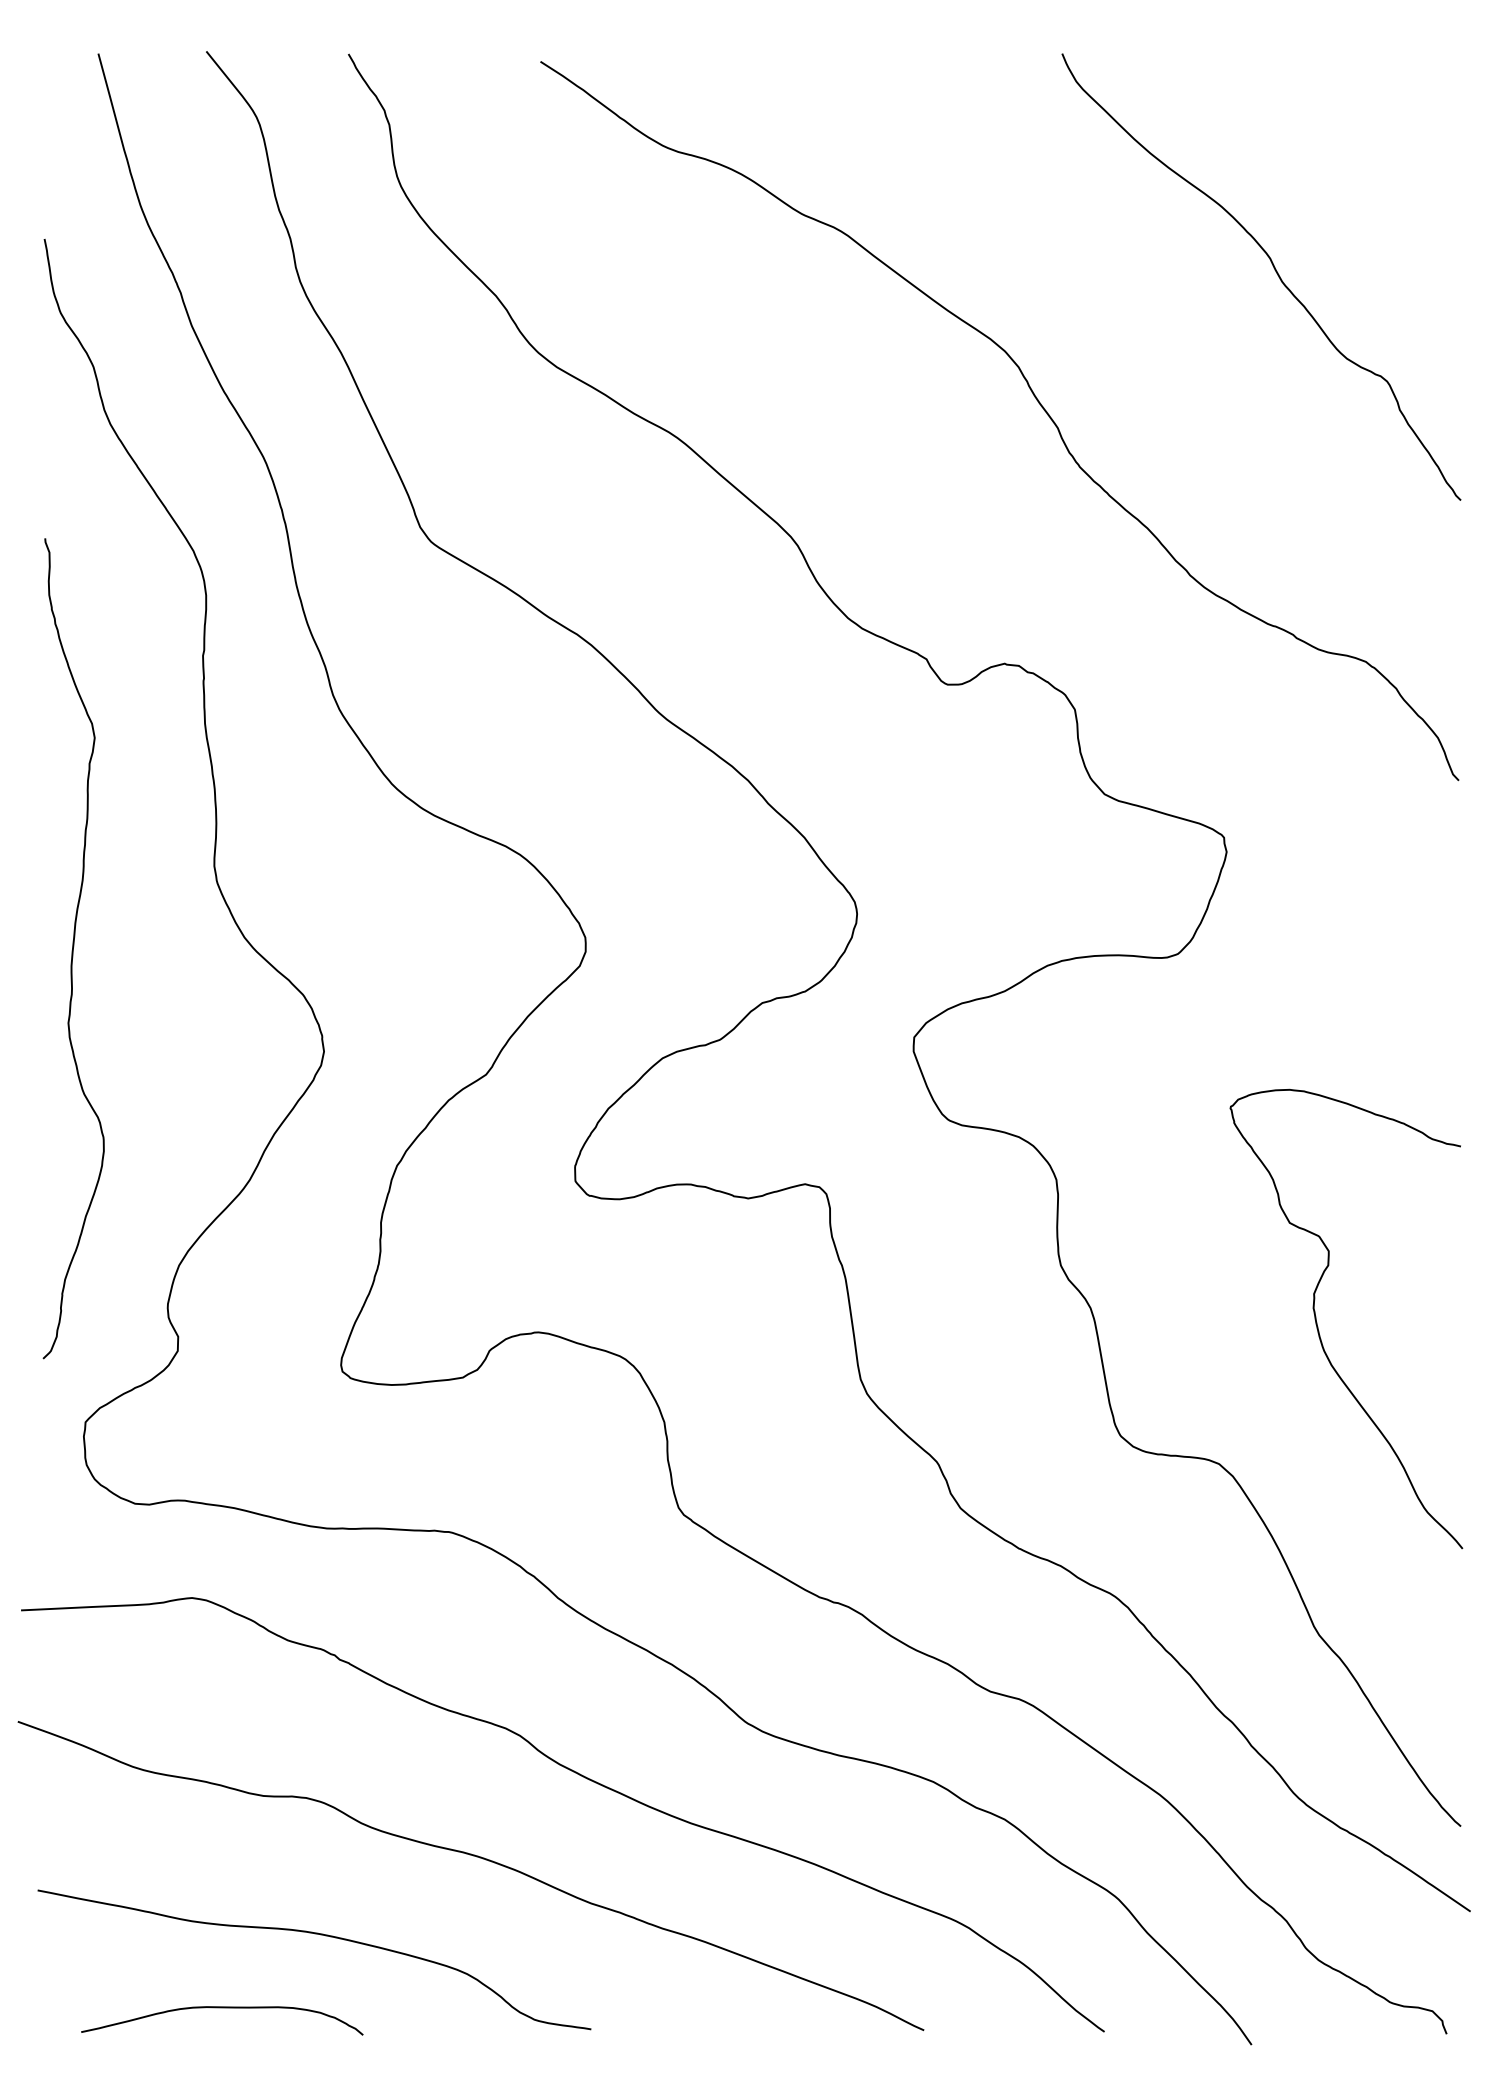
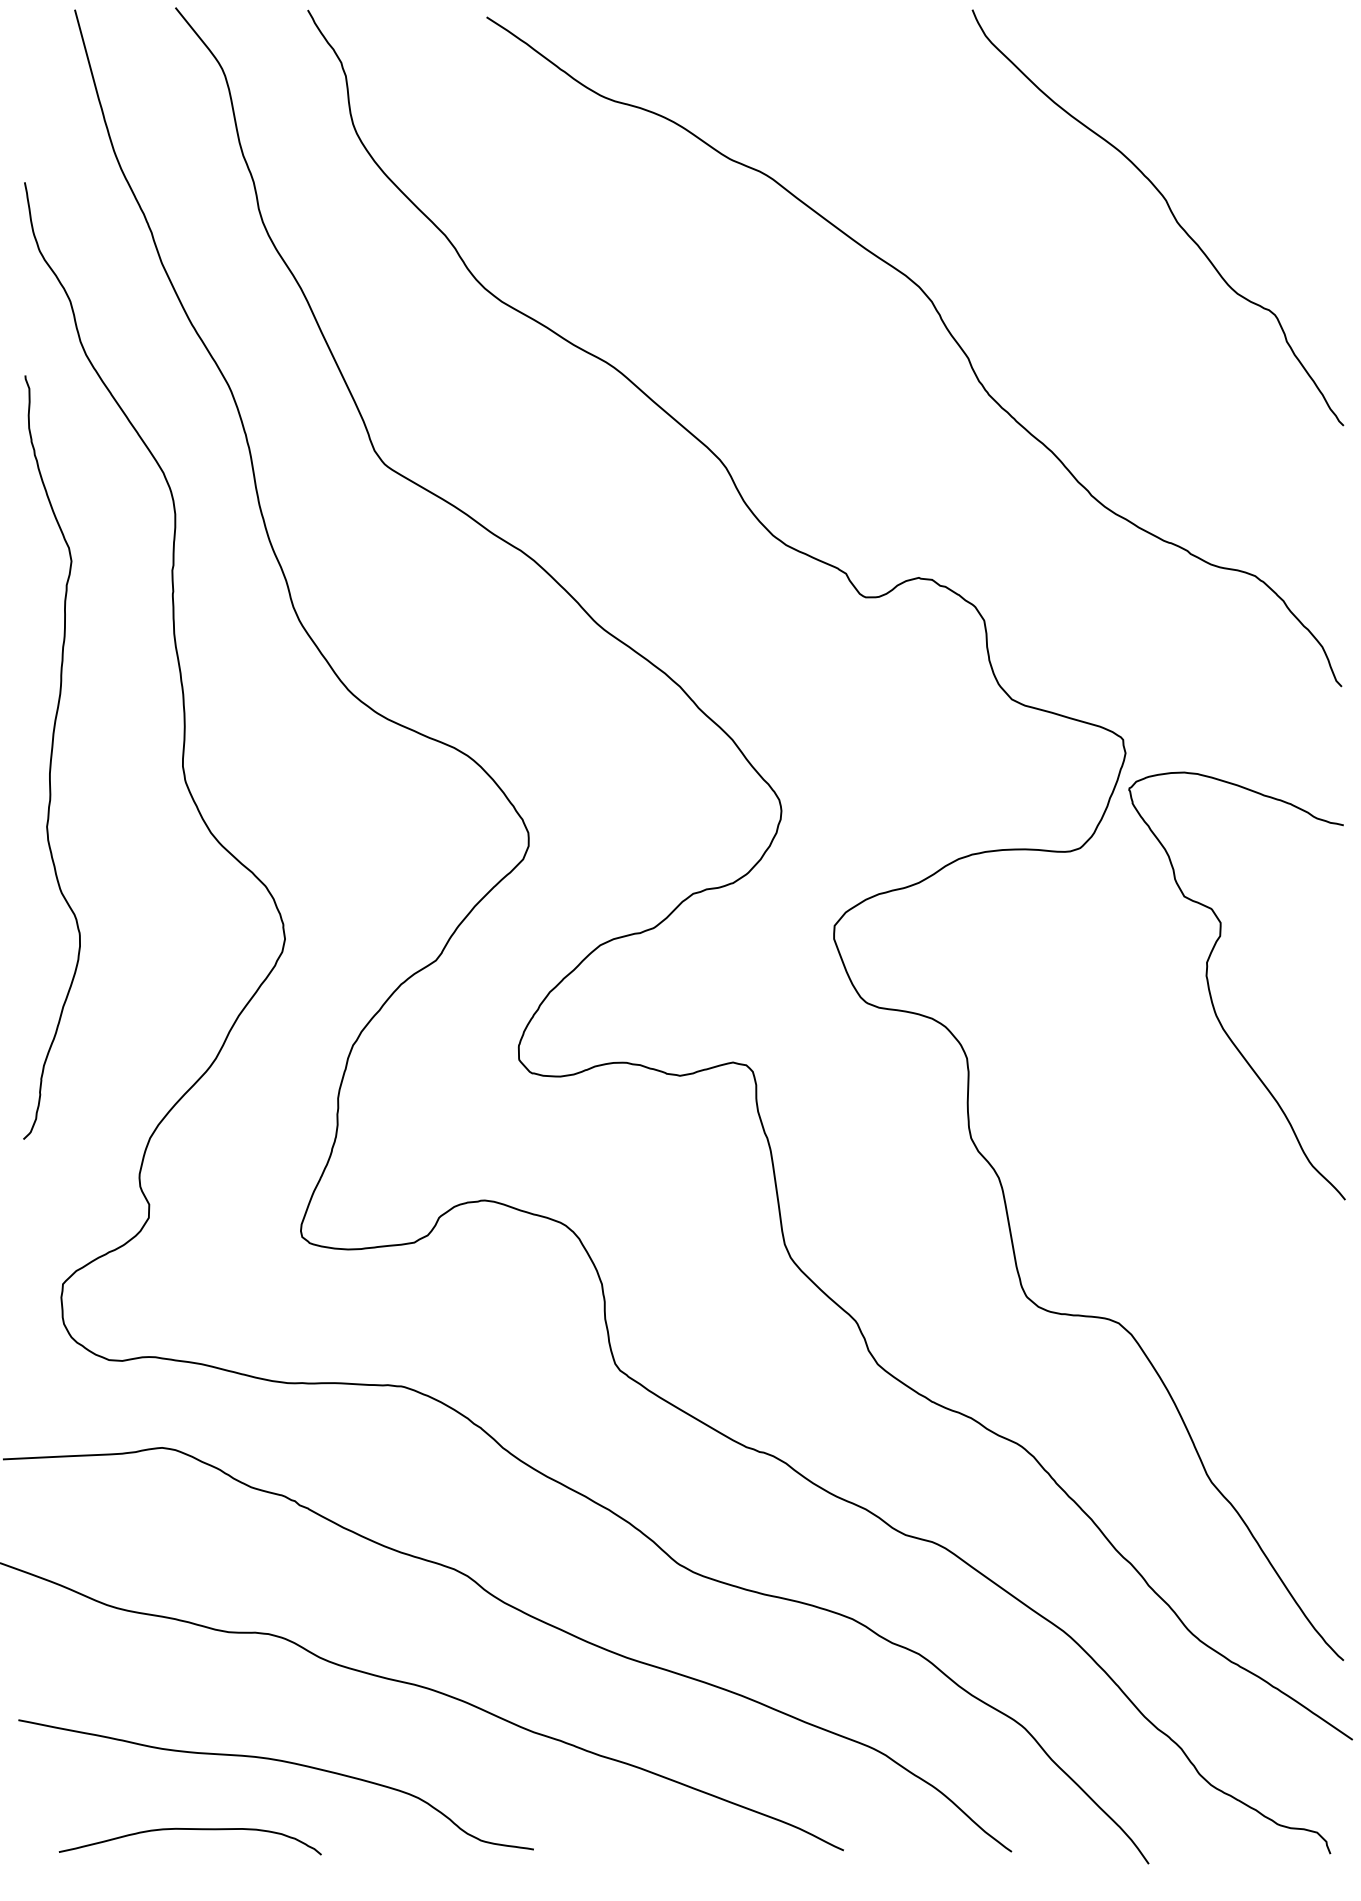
curve: (73, 948) -> (51, 757), moved
curve: (1318, 1326) -> (1211, 992), moved

